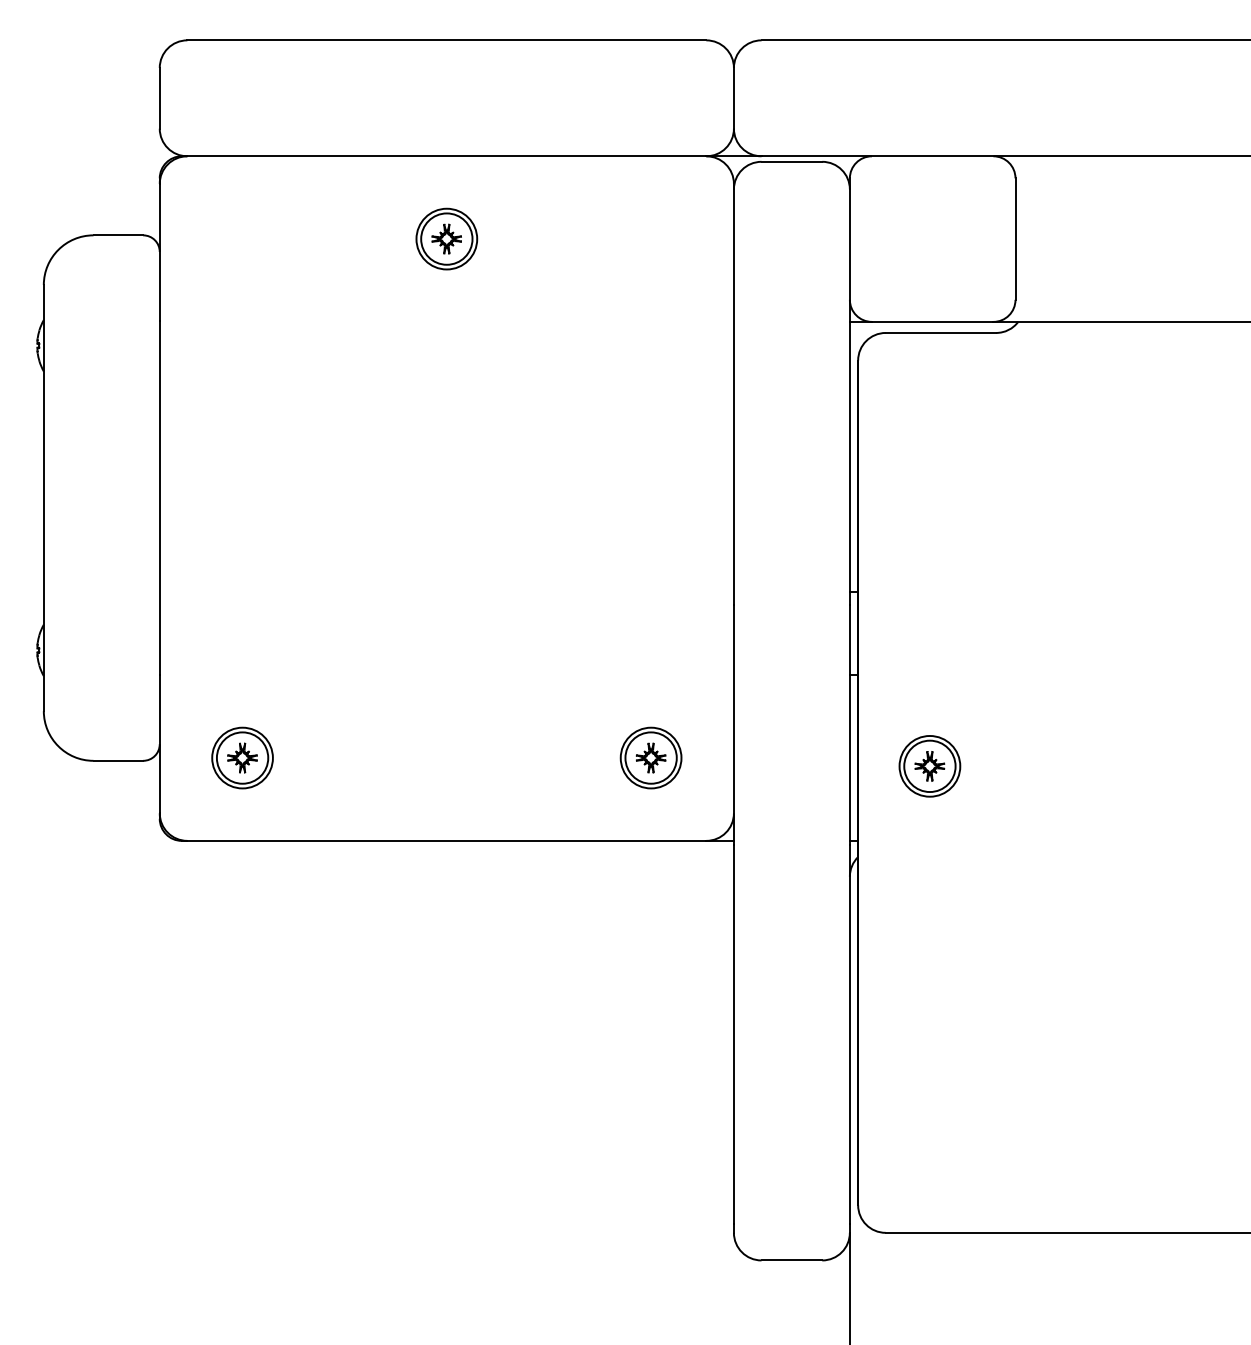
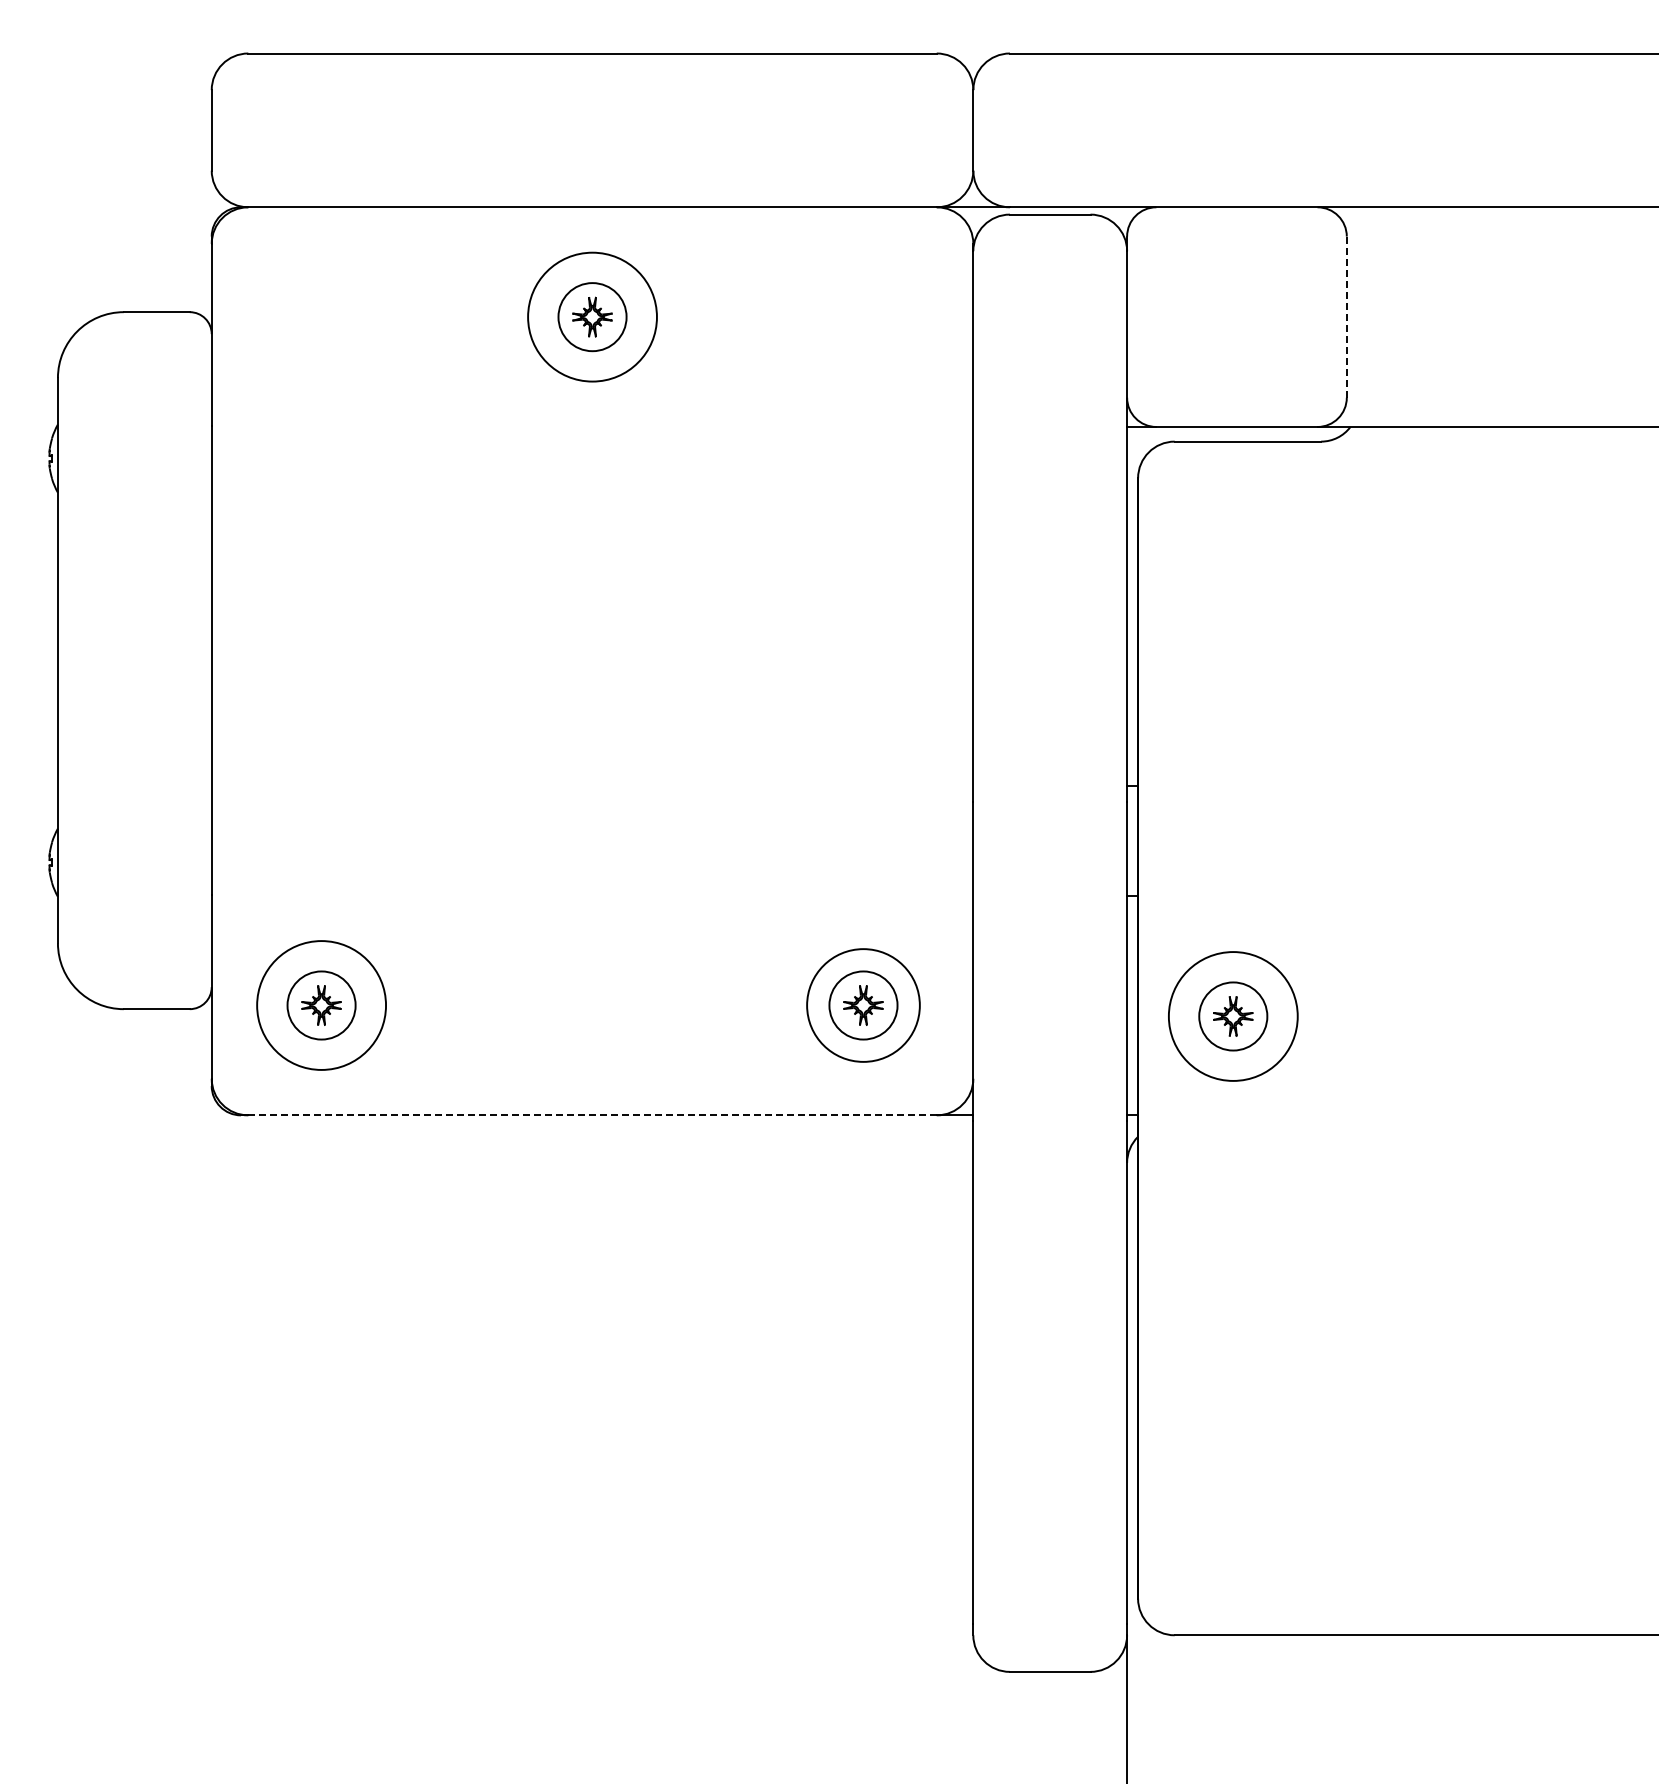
circle: (446, 238) -> (592, 316), size x1.6
line: (1015, 239) -> (1346, 317), solid -> dashed
circle: (242, 758) -> (321, 1005), size x1.6
circle: (651, 758) -> (863, 1005), size x1.4
circle: (930, 766) -> (1233, 1016), size x1.6
line: (447, 840) -> (593, 1115), solid -> dashed

